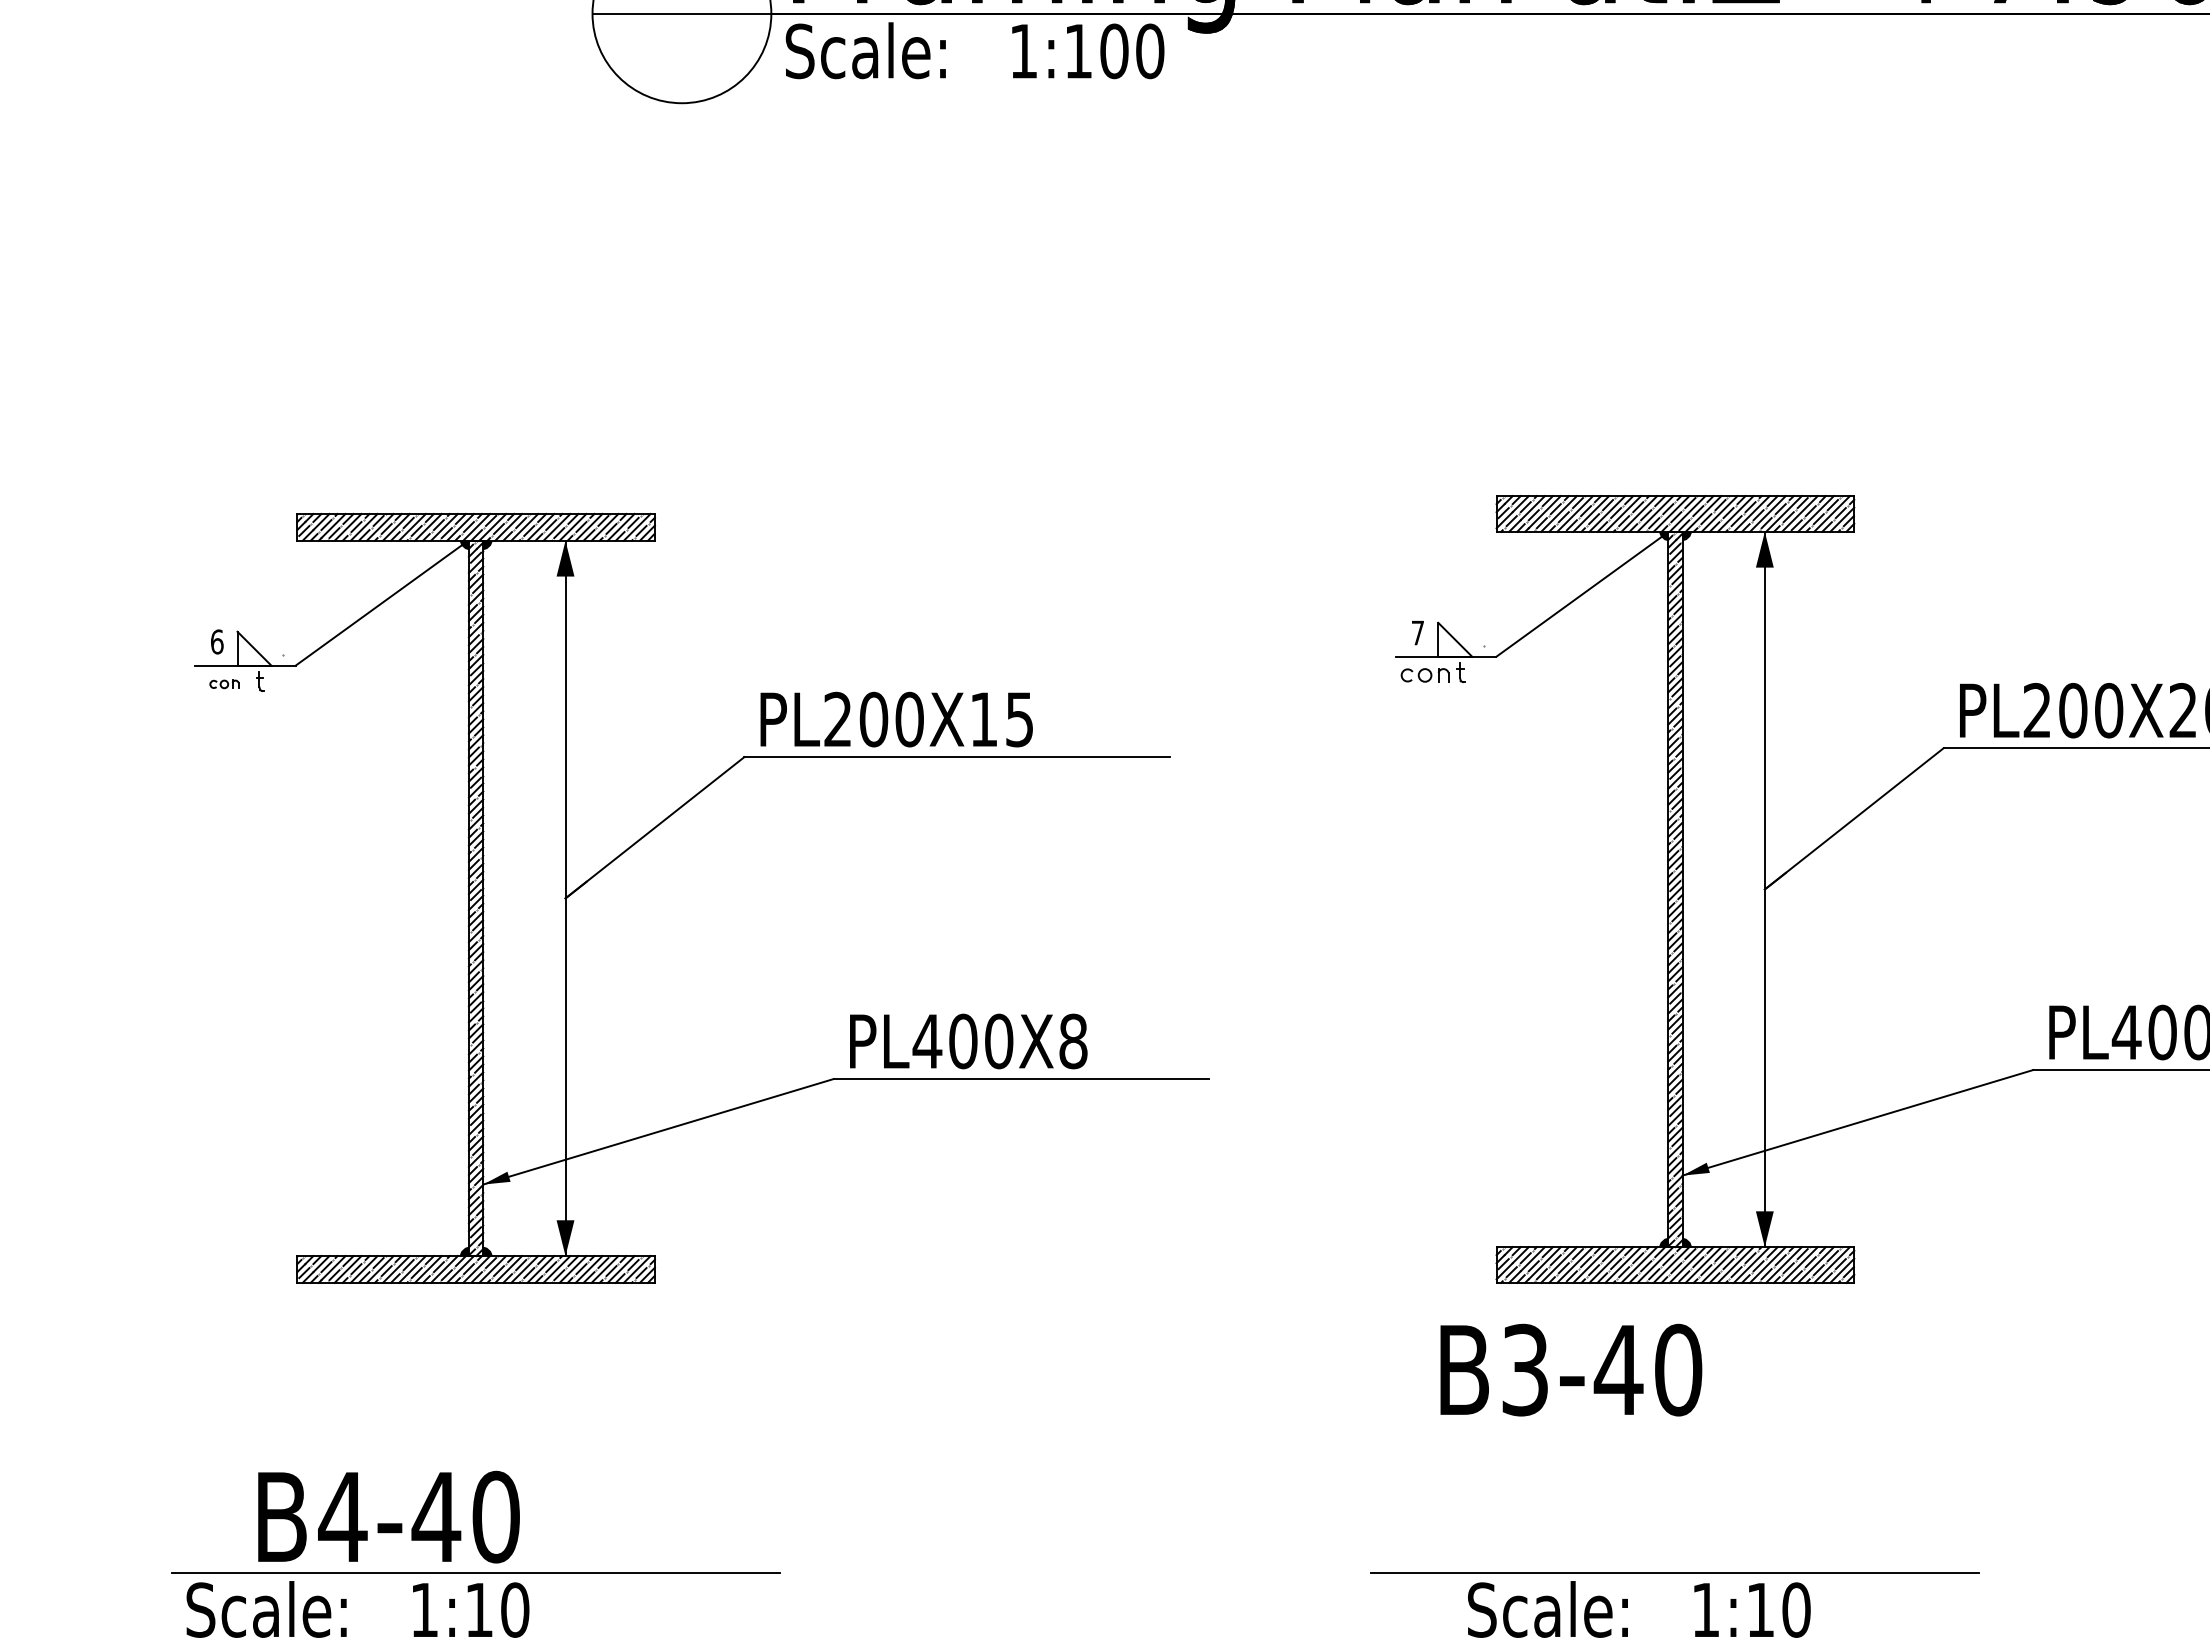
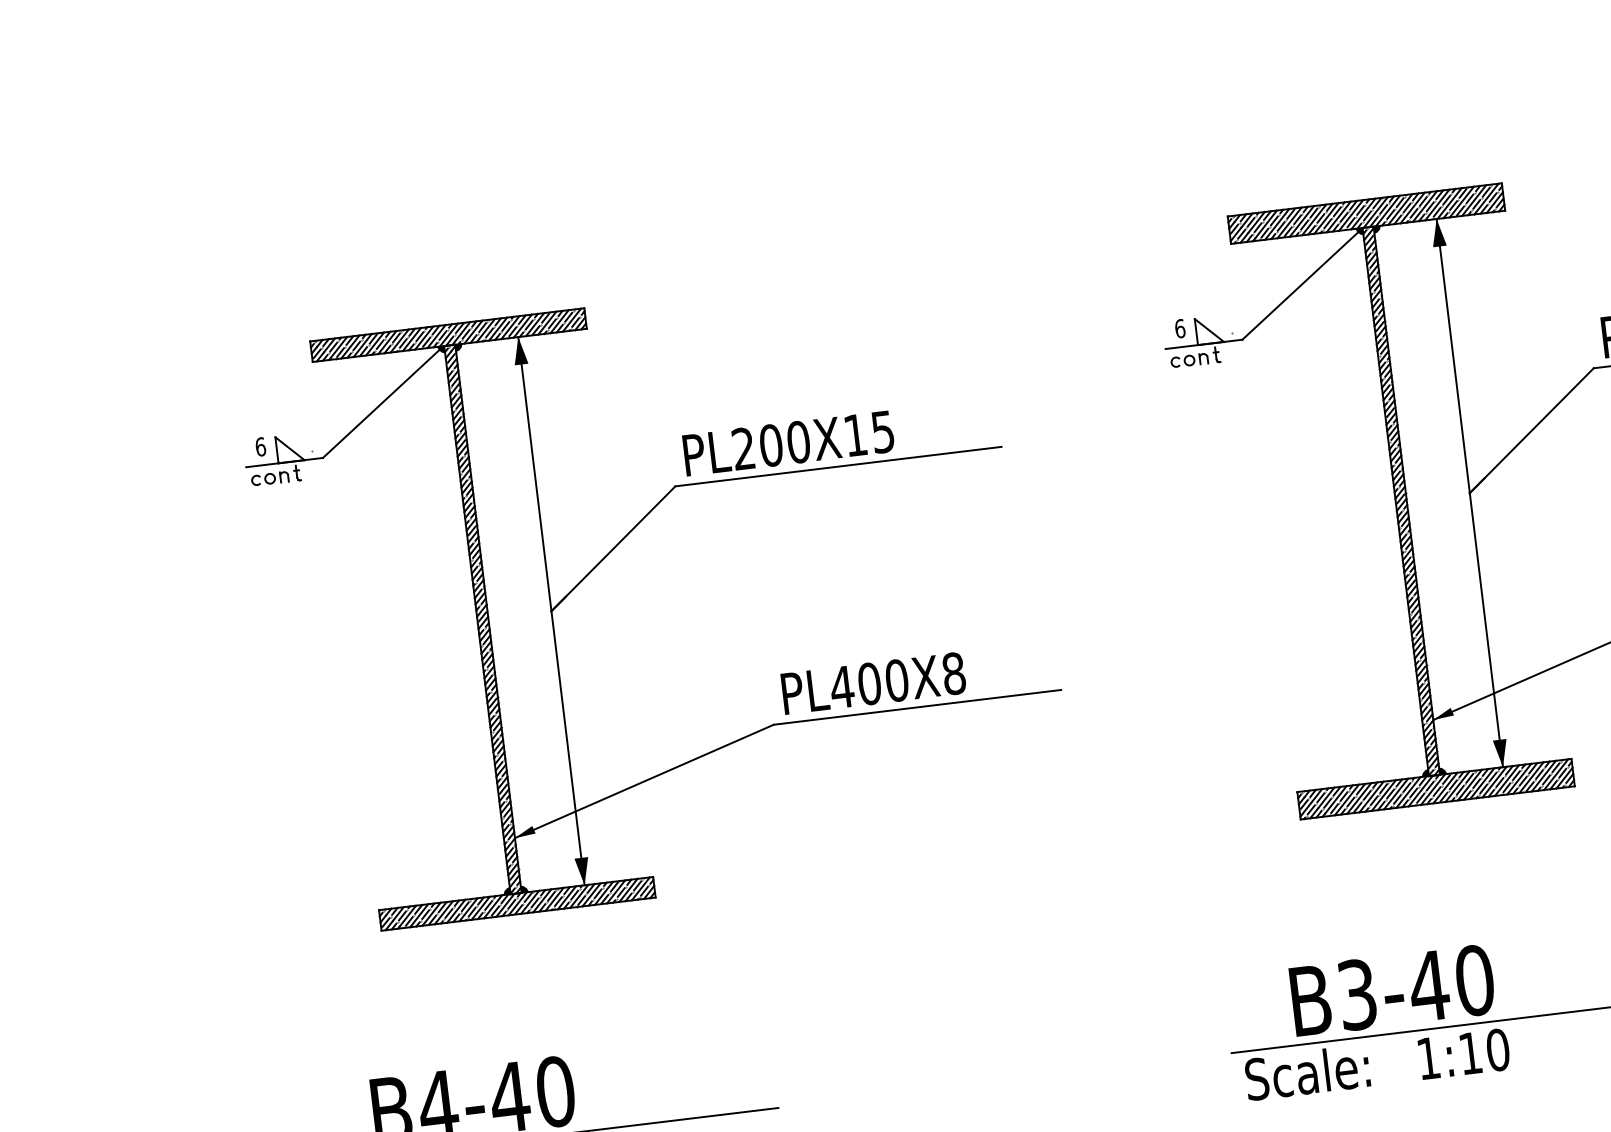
text: (1417, 632) -> (1179, 328), 7 -> 6
part: (224, 684) -> (270, 478), size x1.67
text: (1571, 1369) -> (1392, 990), moved
text: (1639, 1609) -> (1377, 1064), moved

